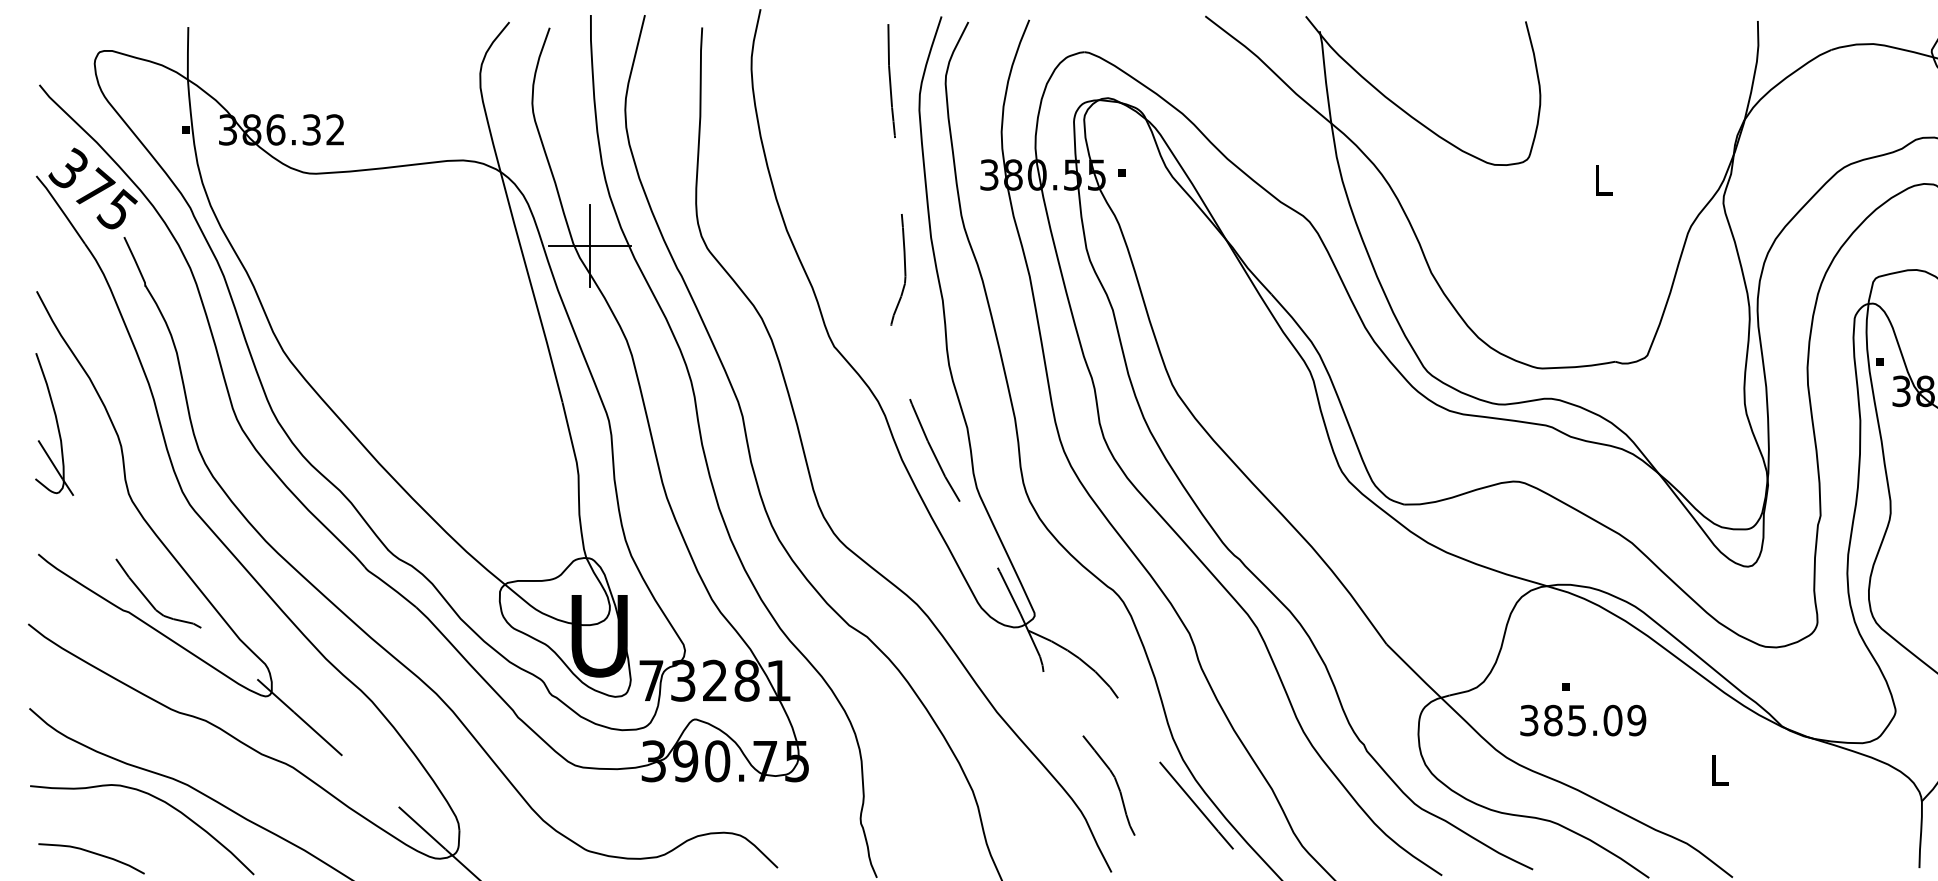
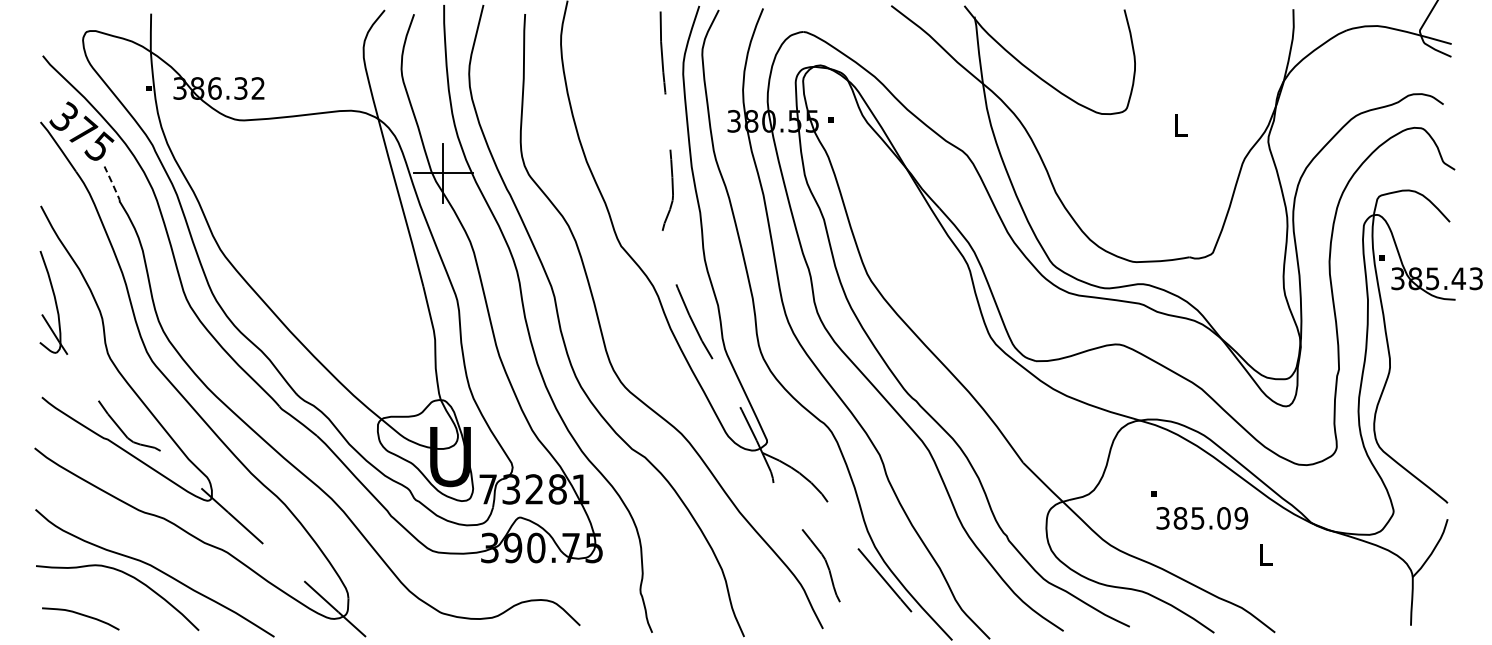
line: (135, 260) -> (112, 183), solid -> dashed
text: (1583, 720) -> (1202, 518), moved

